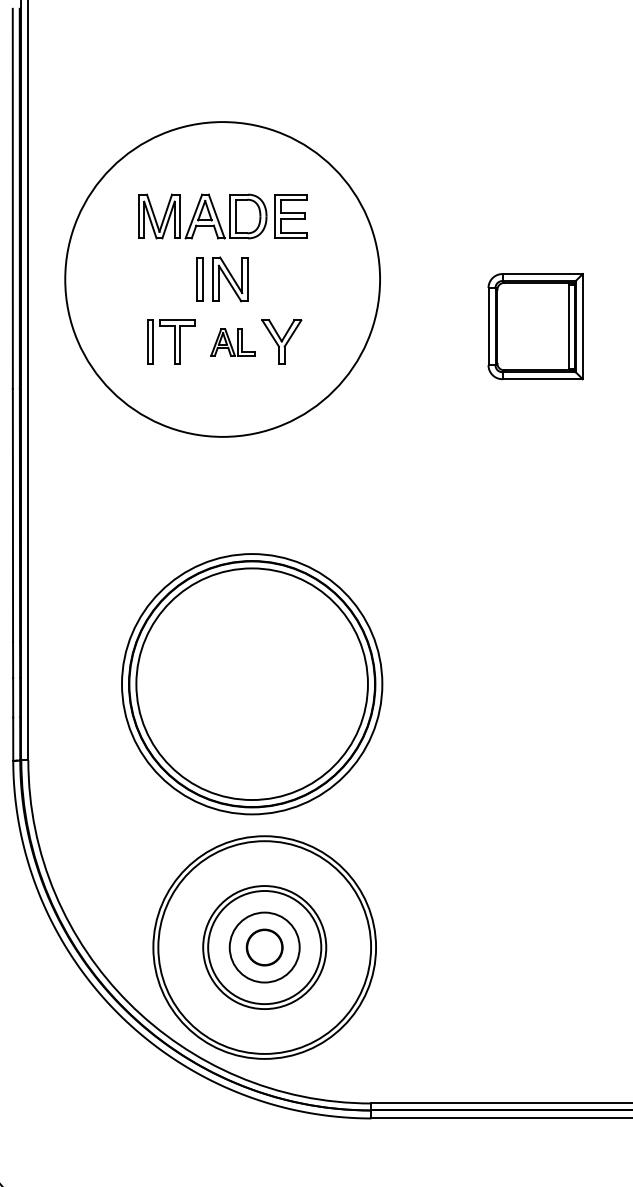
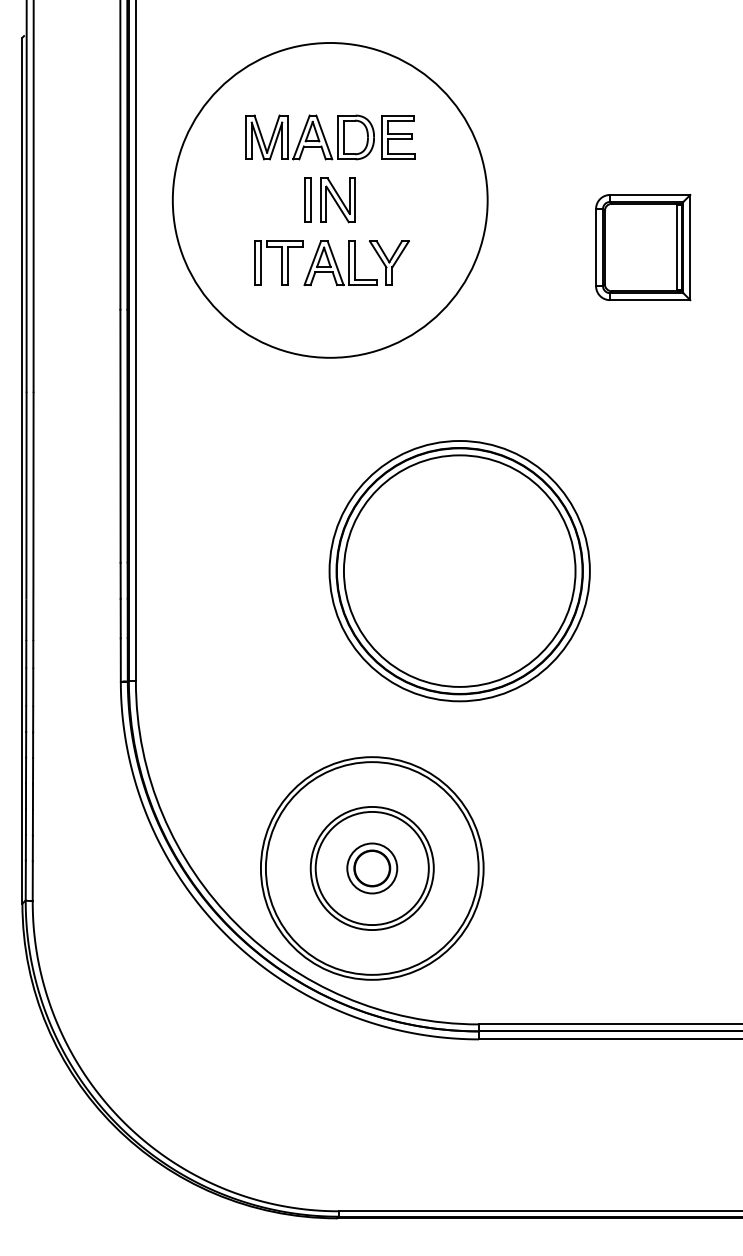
part: (232, 342) -> (340, 263), size x1.67
part: (251, 684) -> (459, 571), moved
circle: (264, 947) -> (372, 868), size x0.71

